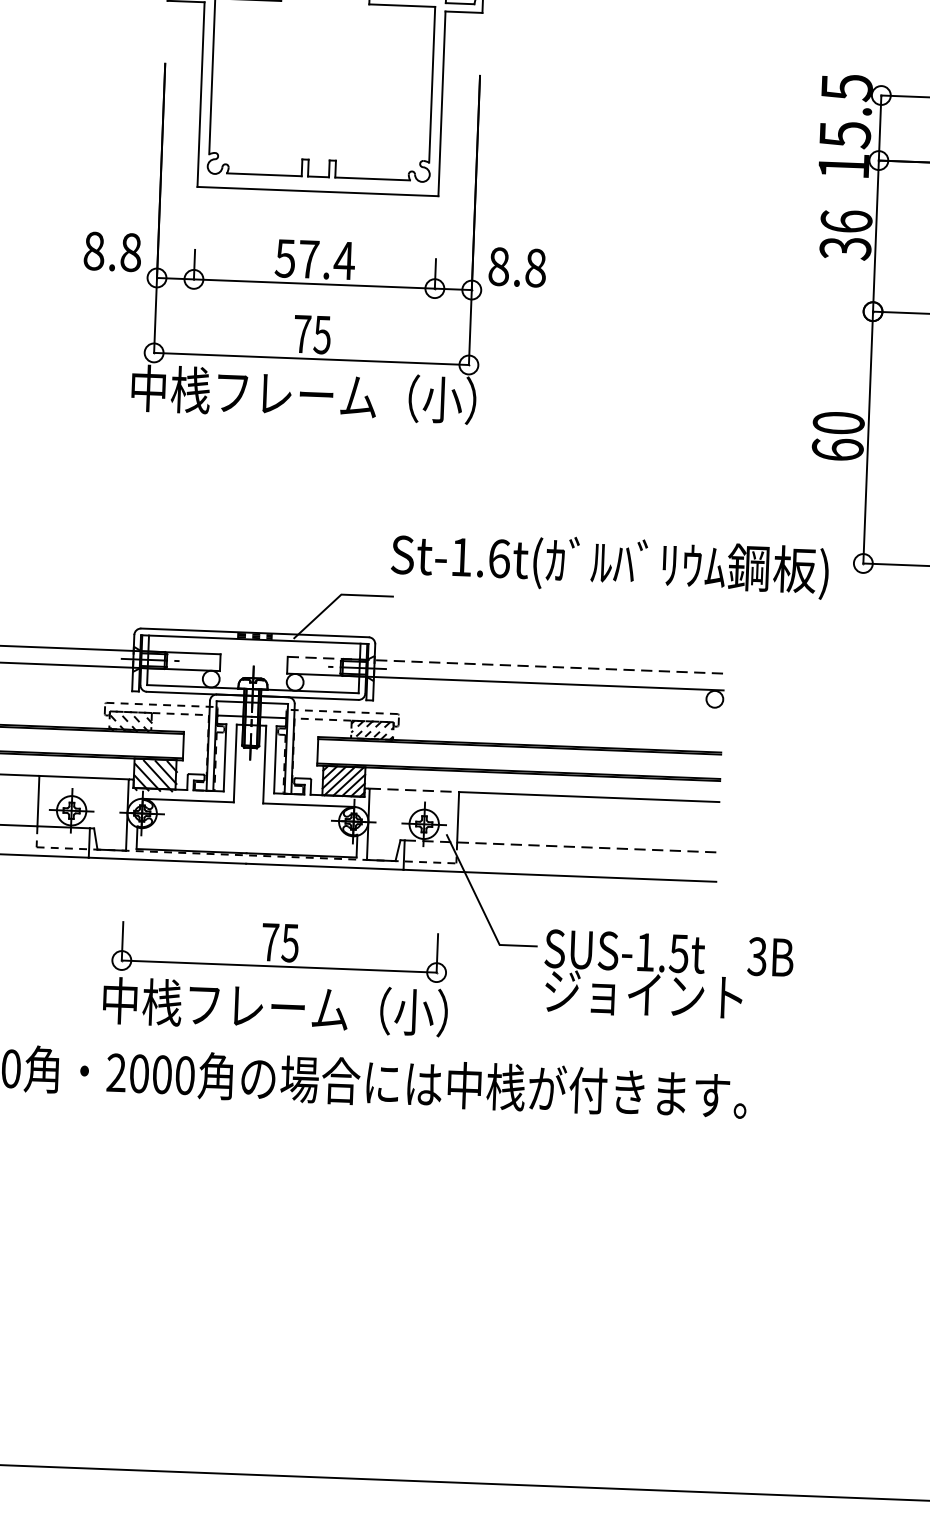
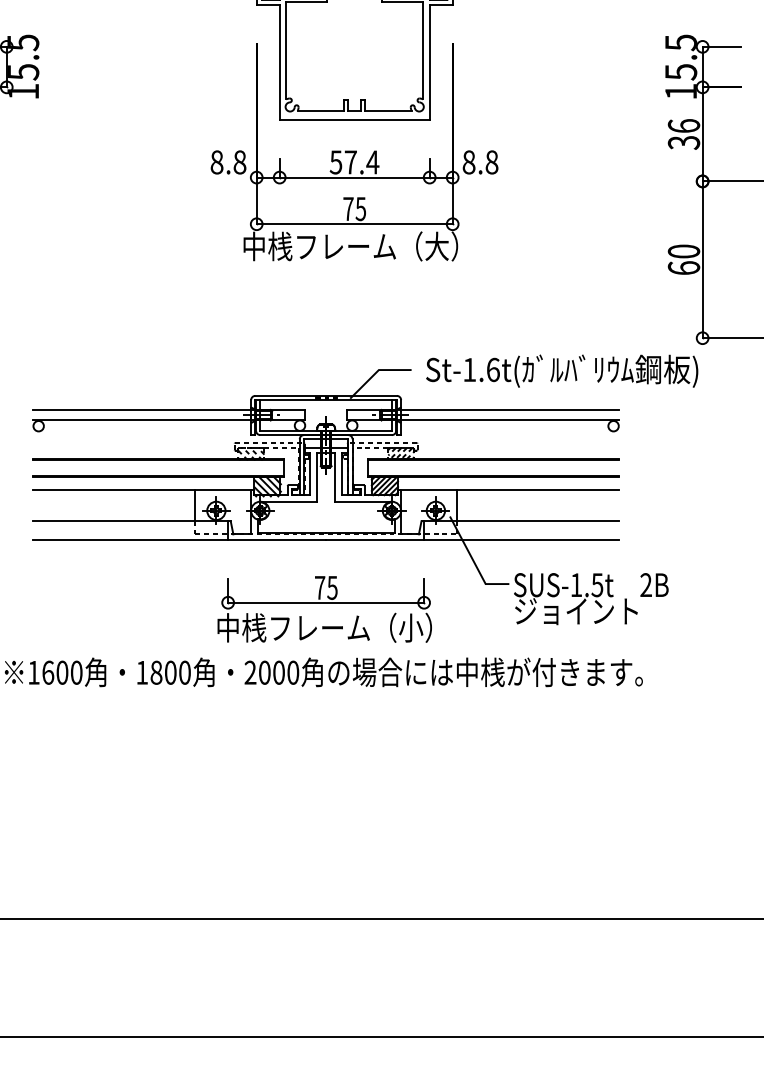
text: (443, 399) -> (437, 246), 中桟フレーム（小） -> 中桟フレーム（大）
text: (610, 563) -> (562, 370), moved
line: (505, 666) -> (482, 410), dashed -> solid
line: (413, 789) -> (428, 489), dashed -> solid
line: (561, 846) -> (521, 521), dashed -> solid
text: (756, 957) -> (645, 585), 3B -> 2B
part: (276, 977) -> (324, 609), moved

